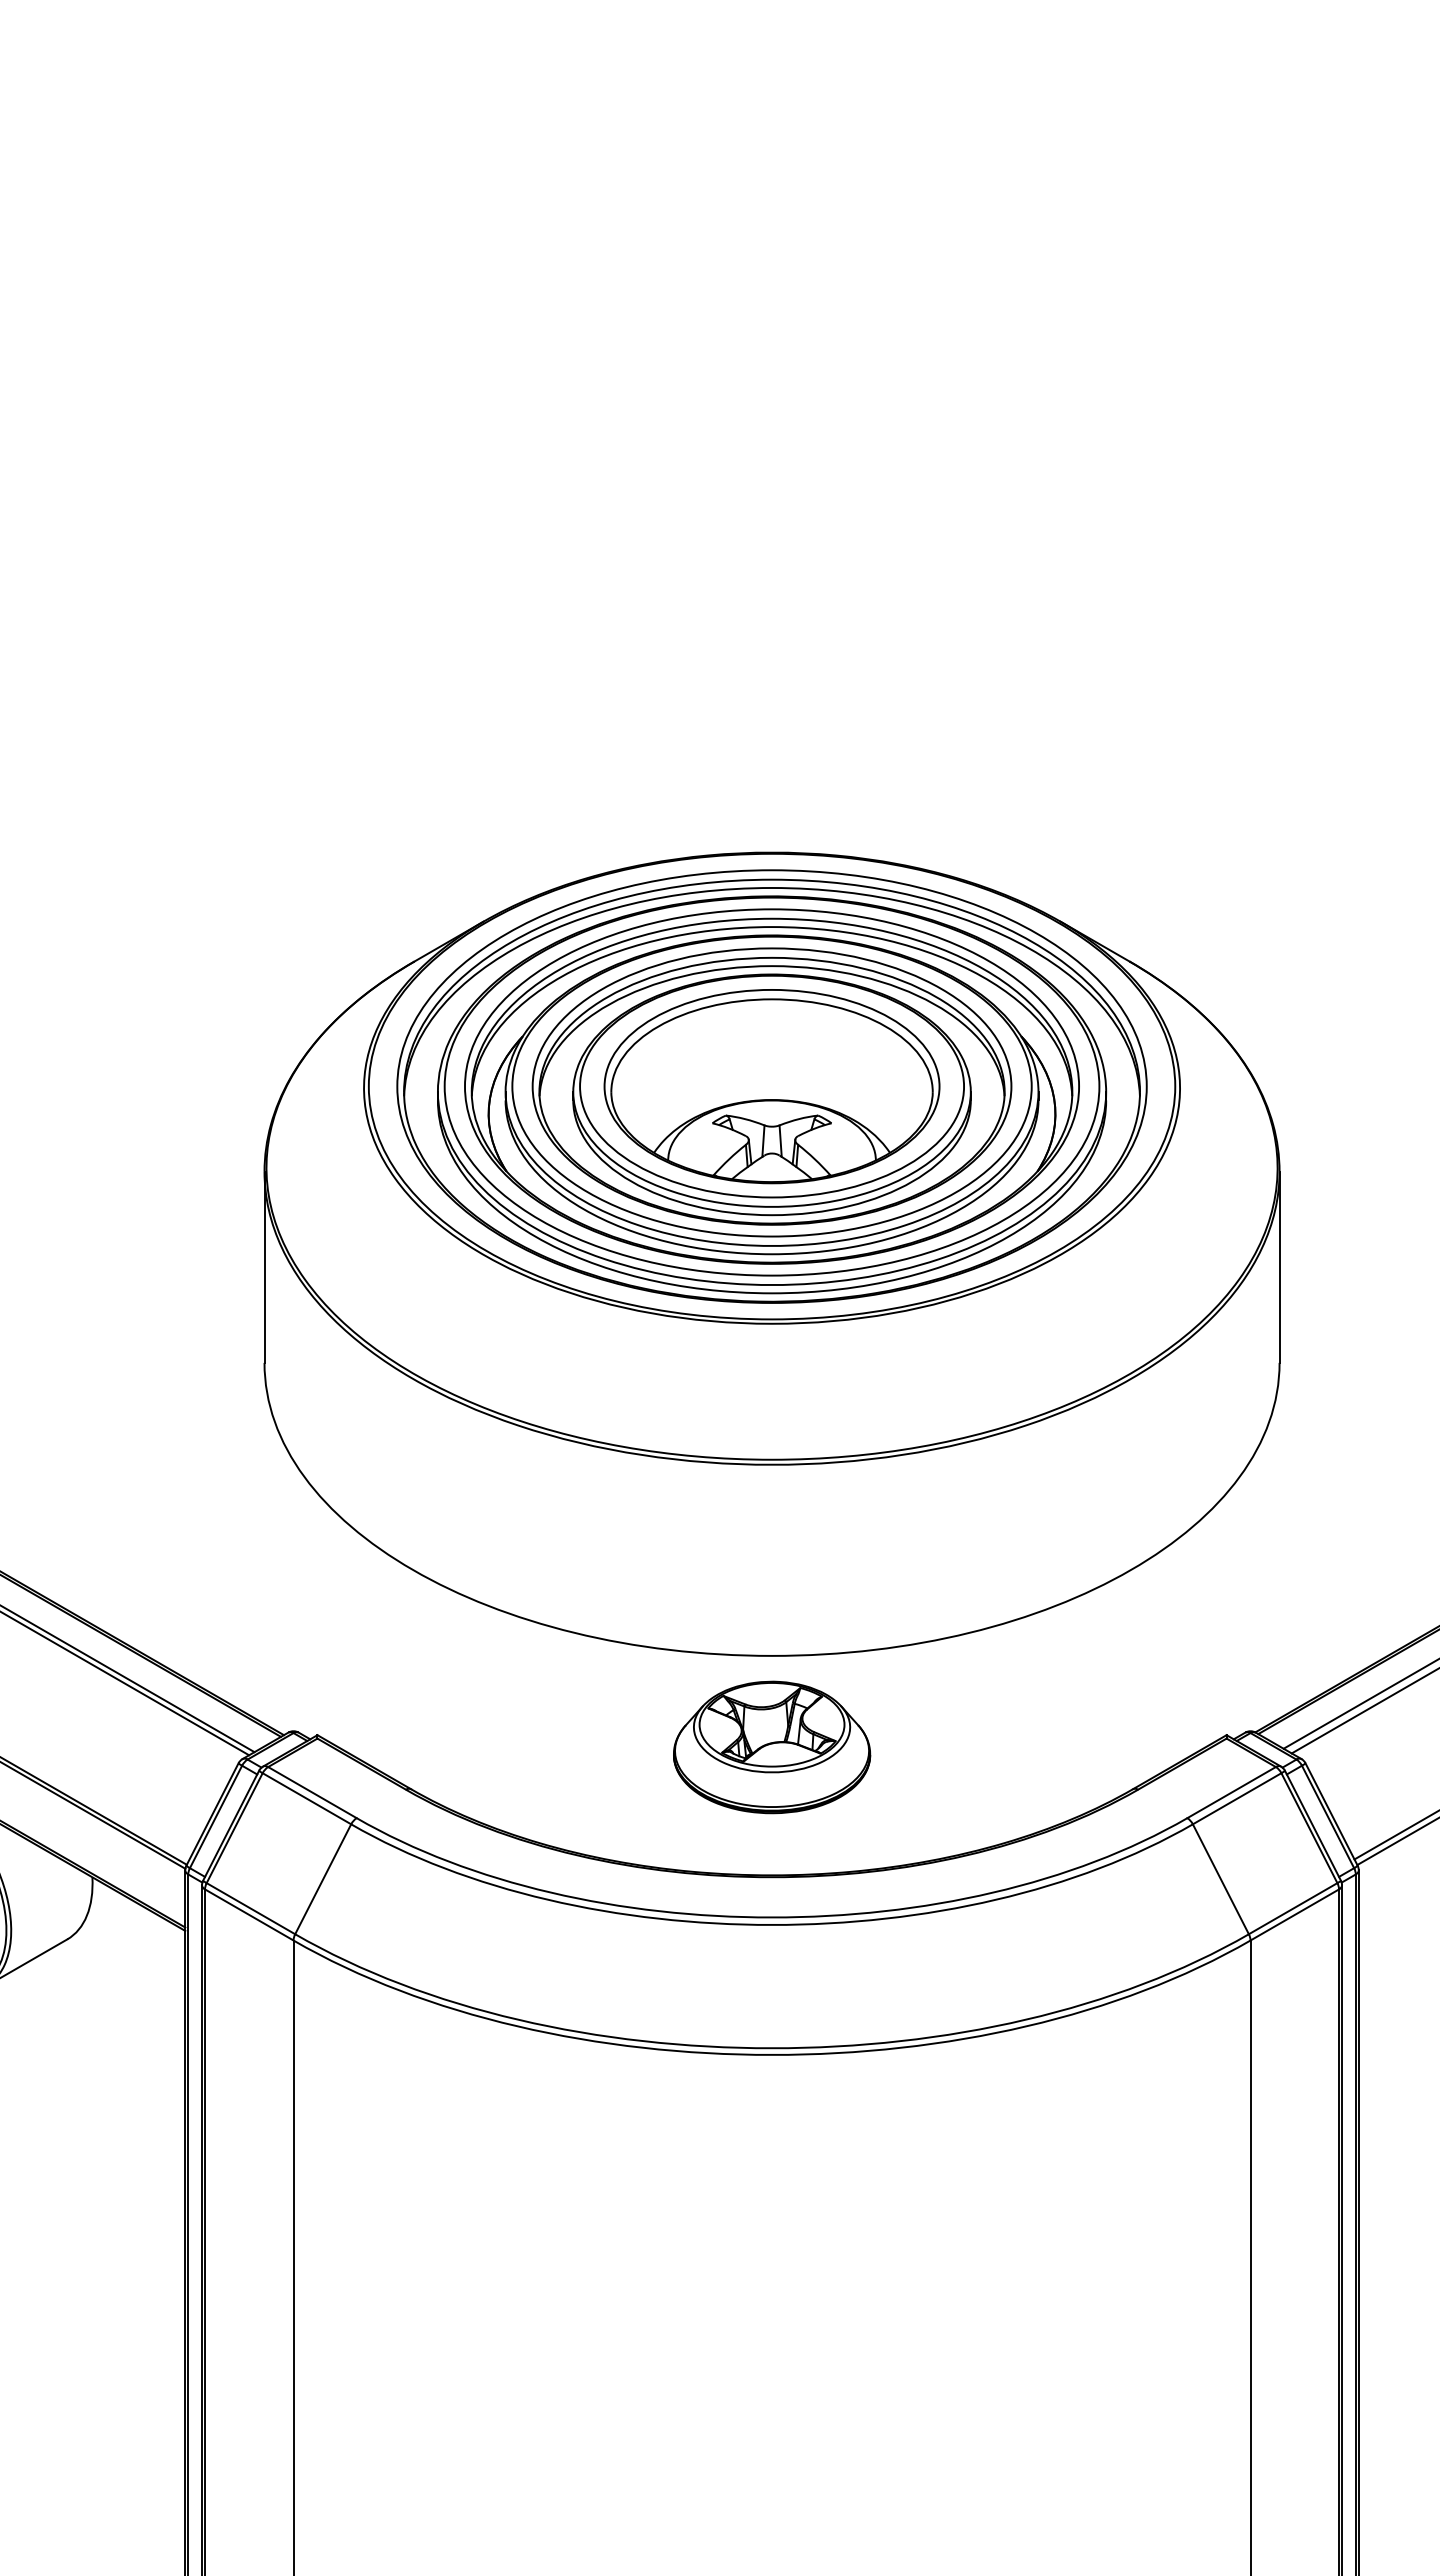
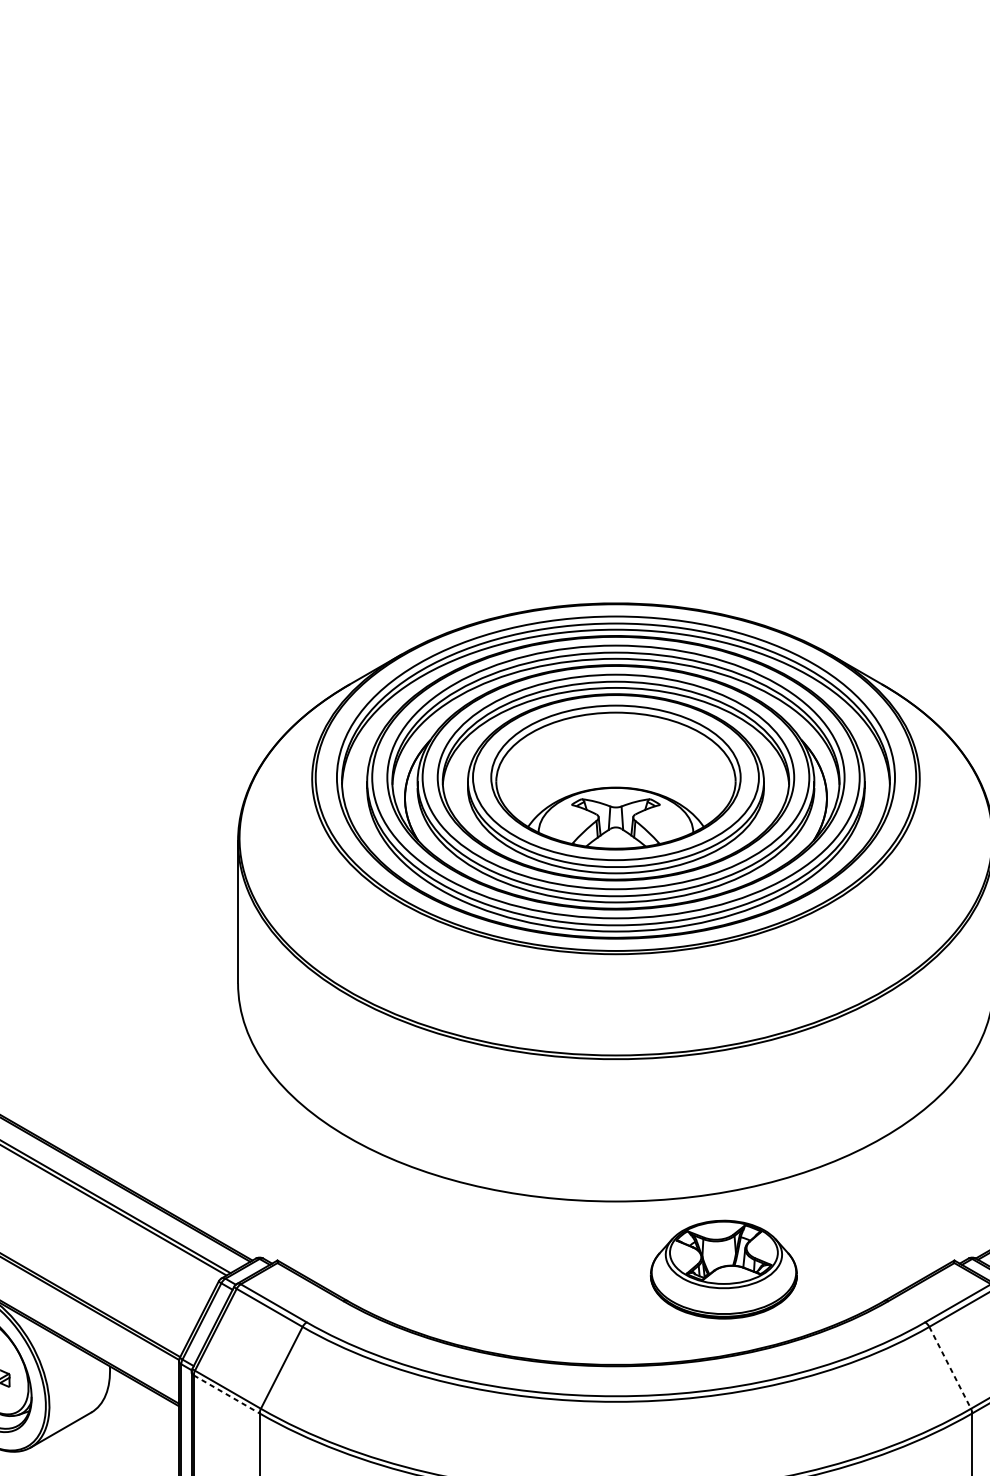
part: (772, 1747) -> (724, 1269), moved
line: (1220, 1879) -> (949, 1368), solid -> dashed
line: (249, 1915) -> (226, 1394), solid -> dashed

